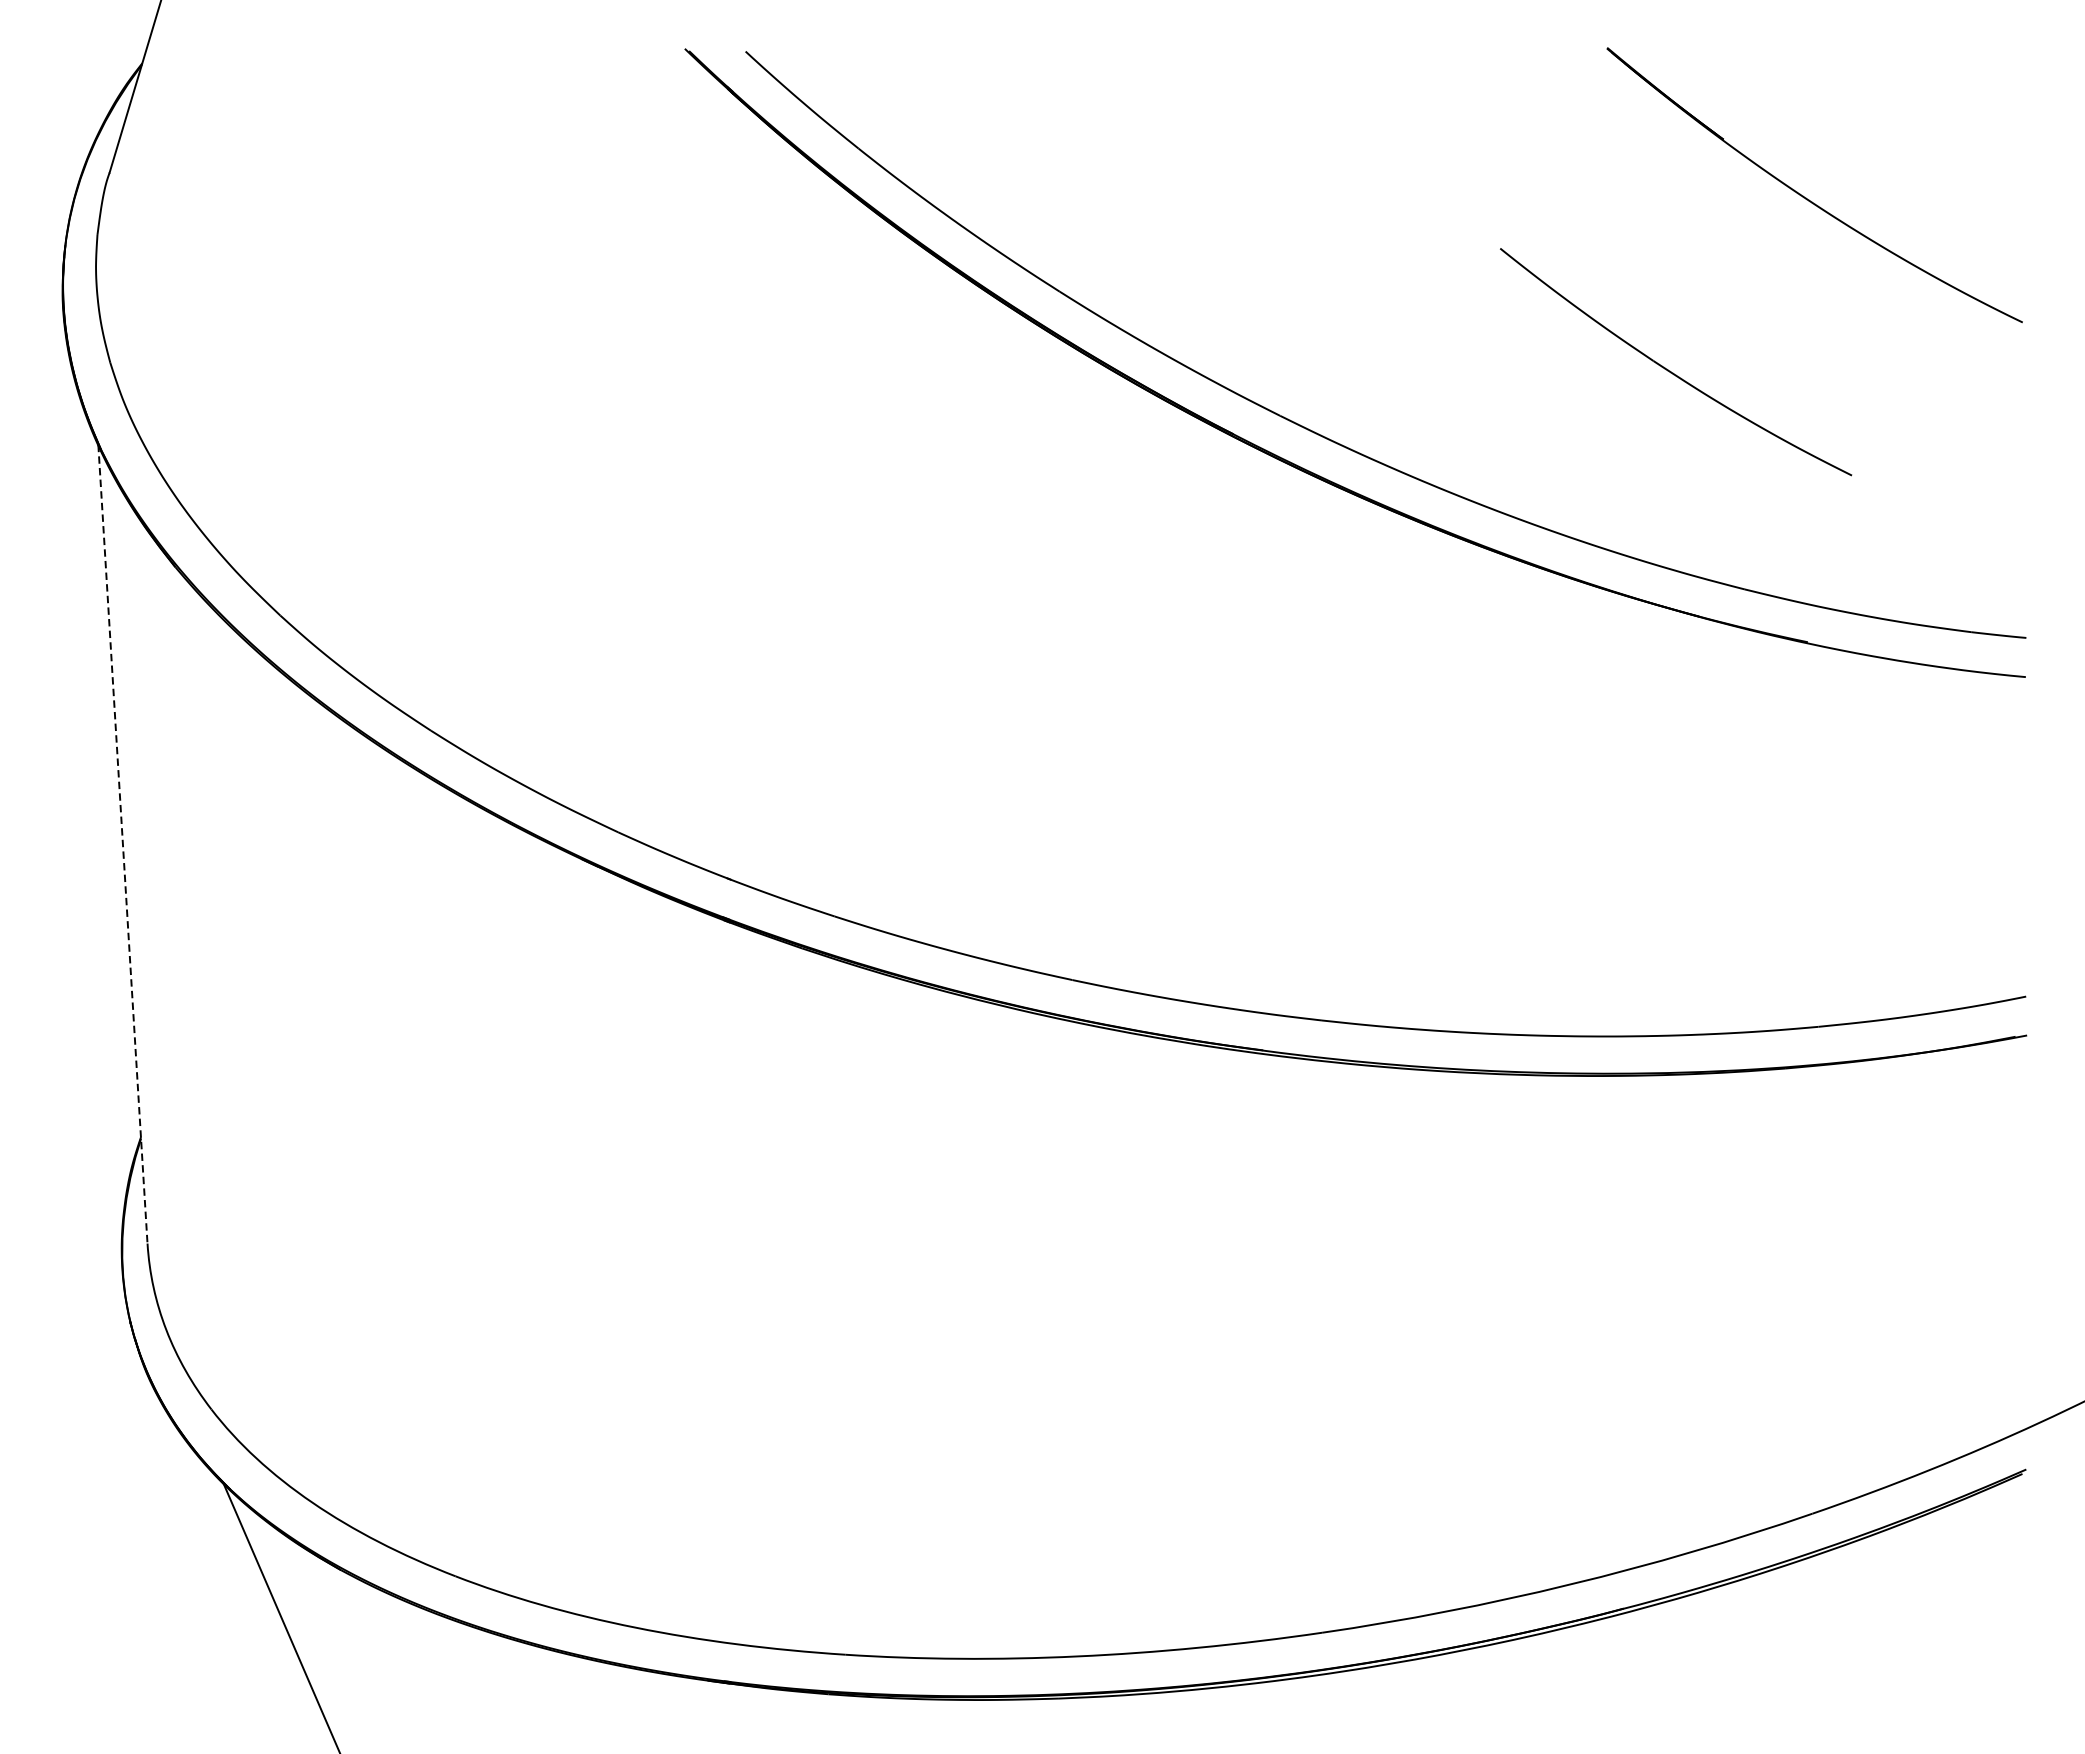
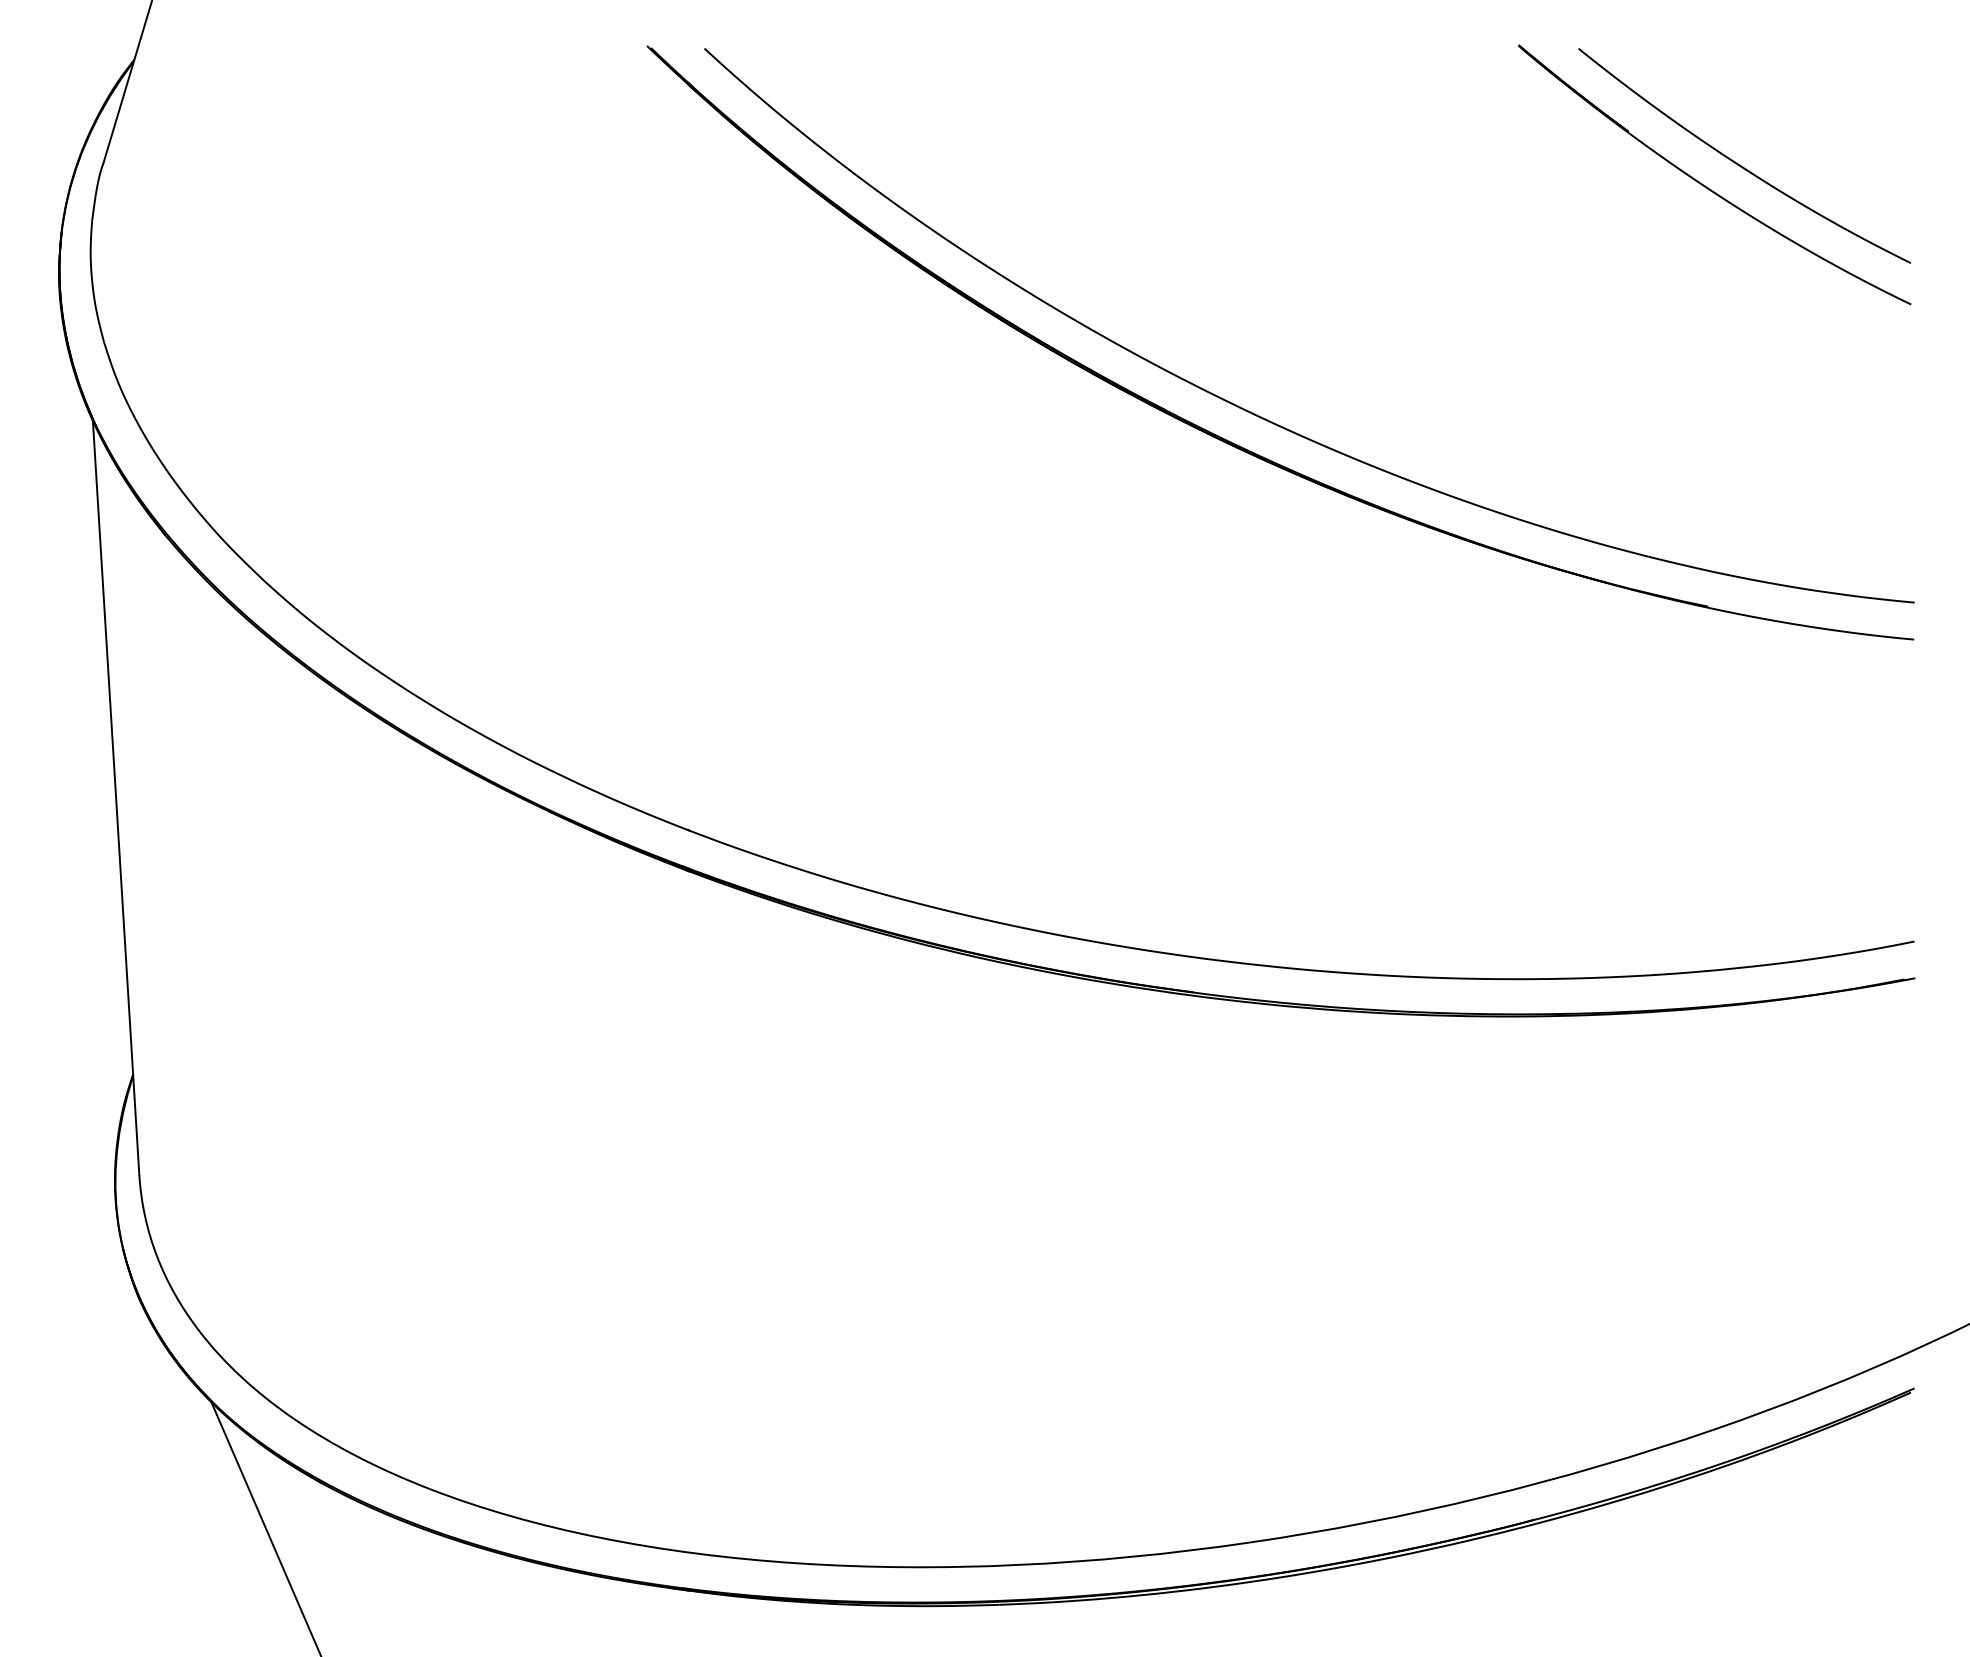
part: (1669, 370) -> (1738, 163), moved
line: (123, 844) -> (116, 797), dashed -> solid

